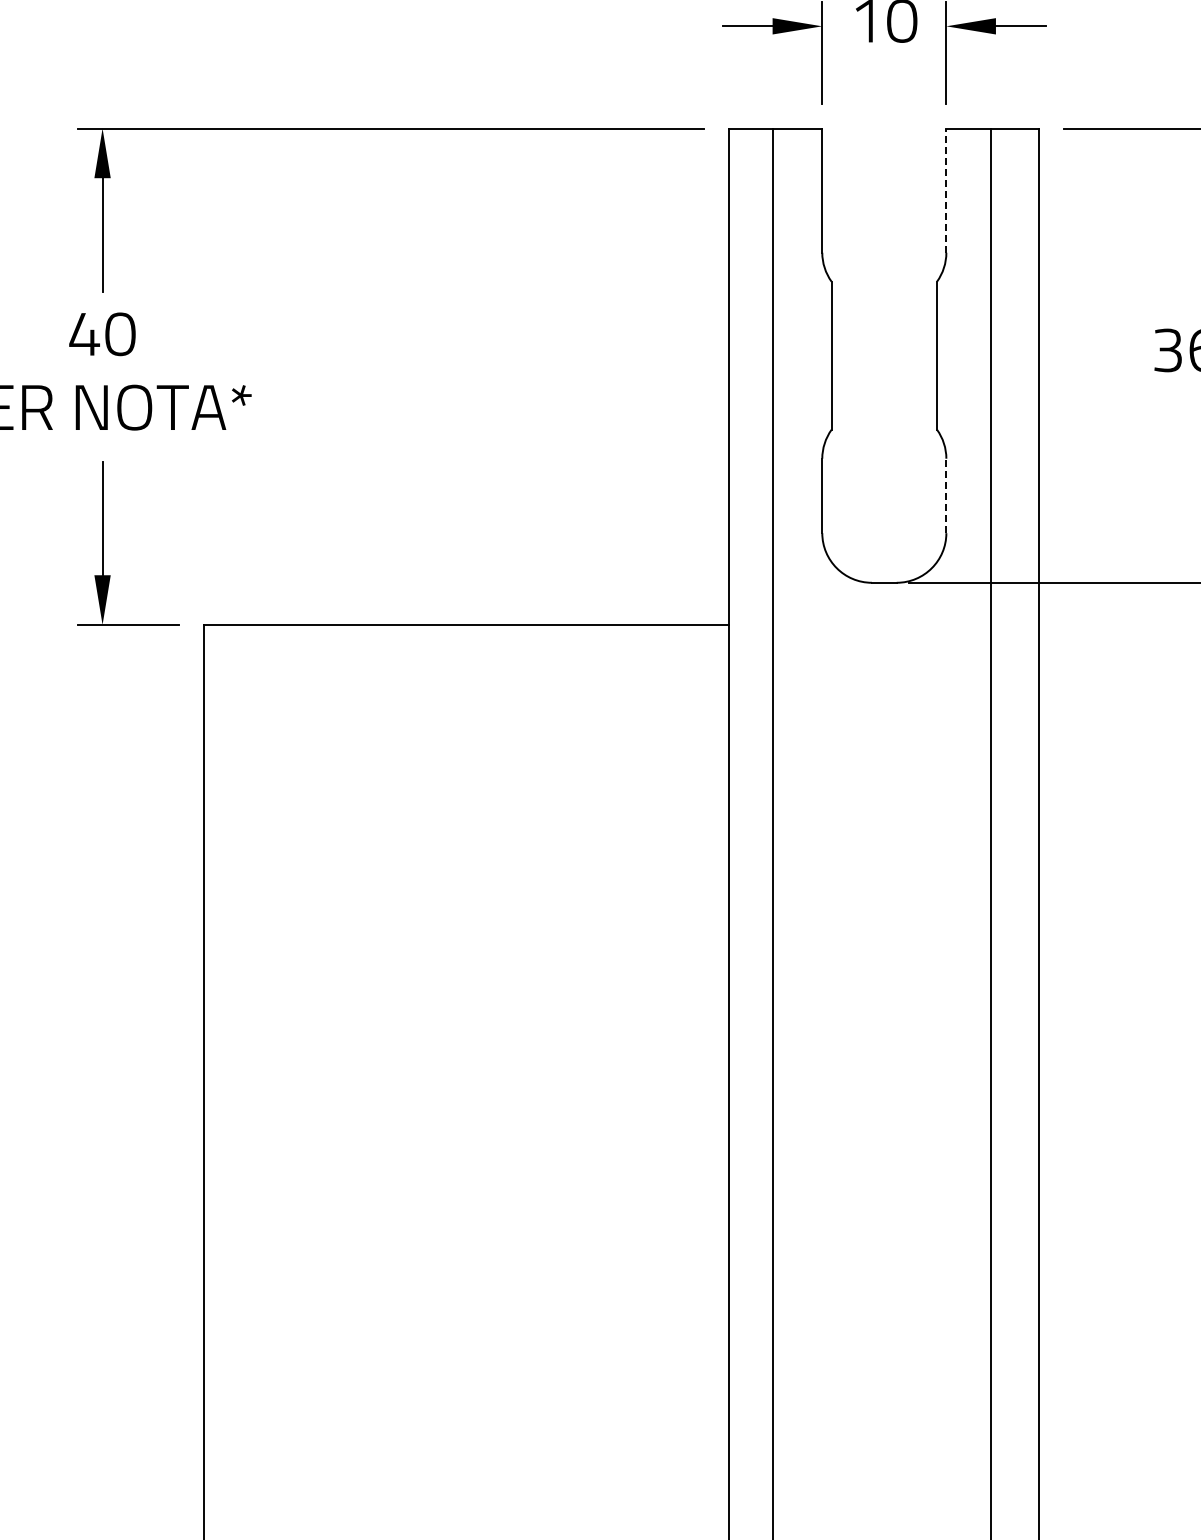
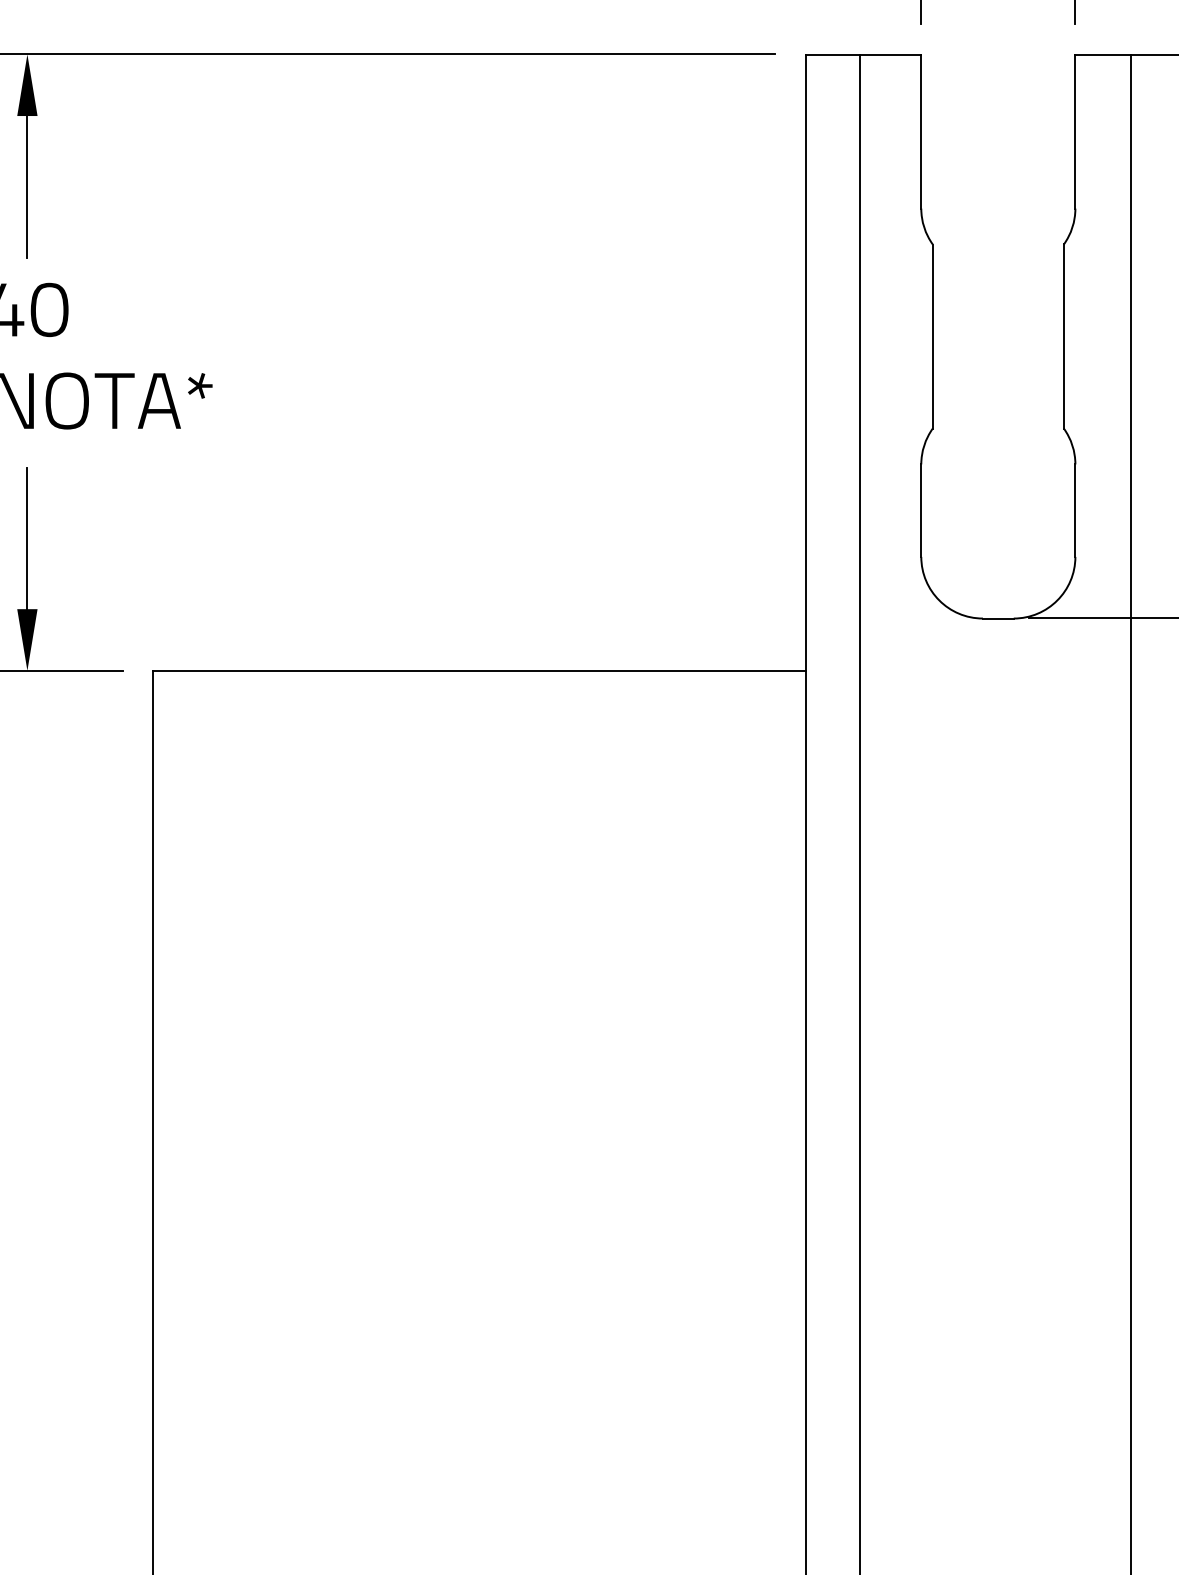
line: (946, 190) -> (1075, 131), dashed -> solid
line: (946, 495) -> (1075, 510), dashed -> solid

